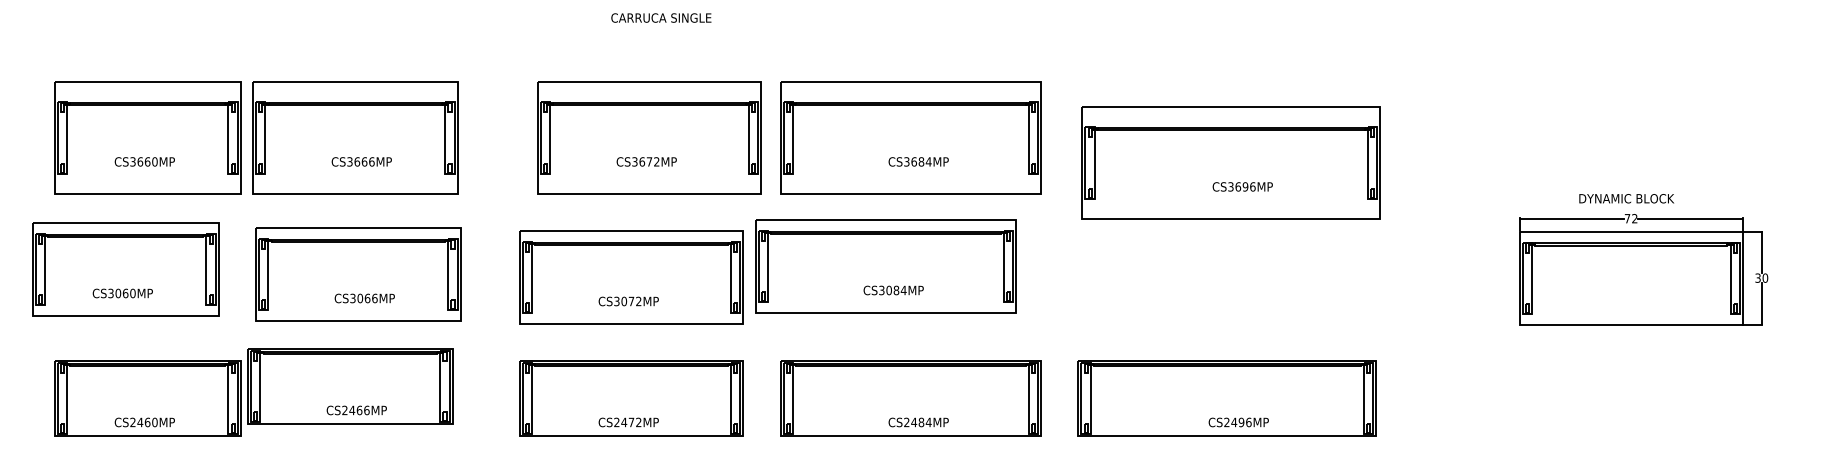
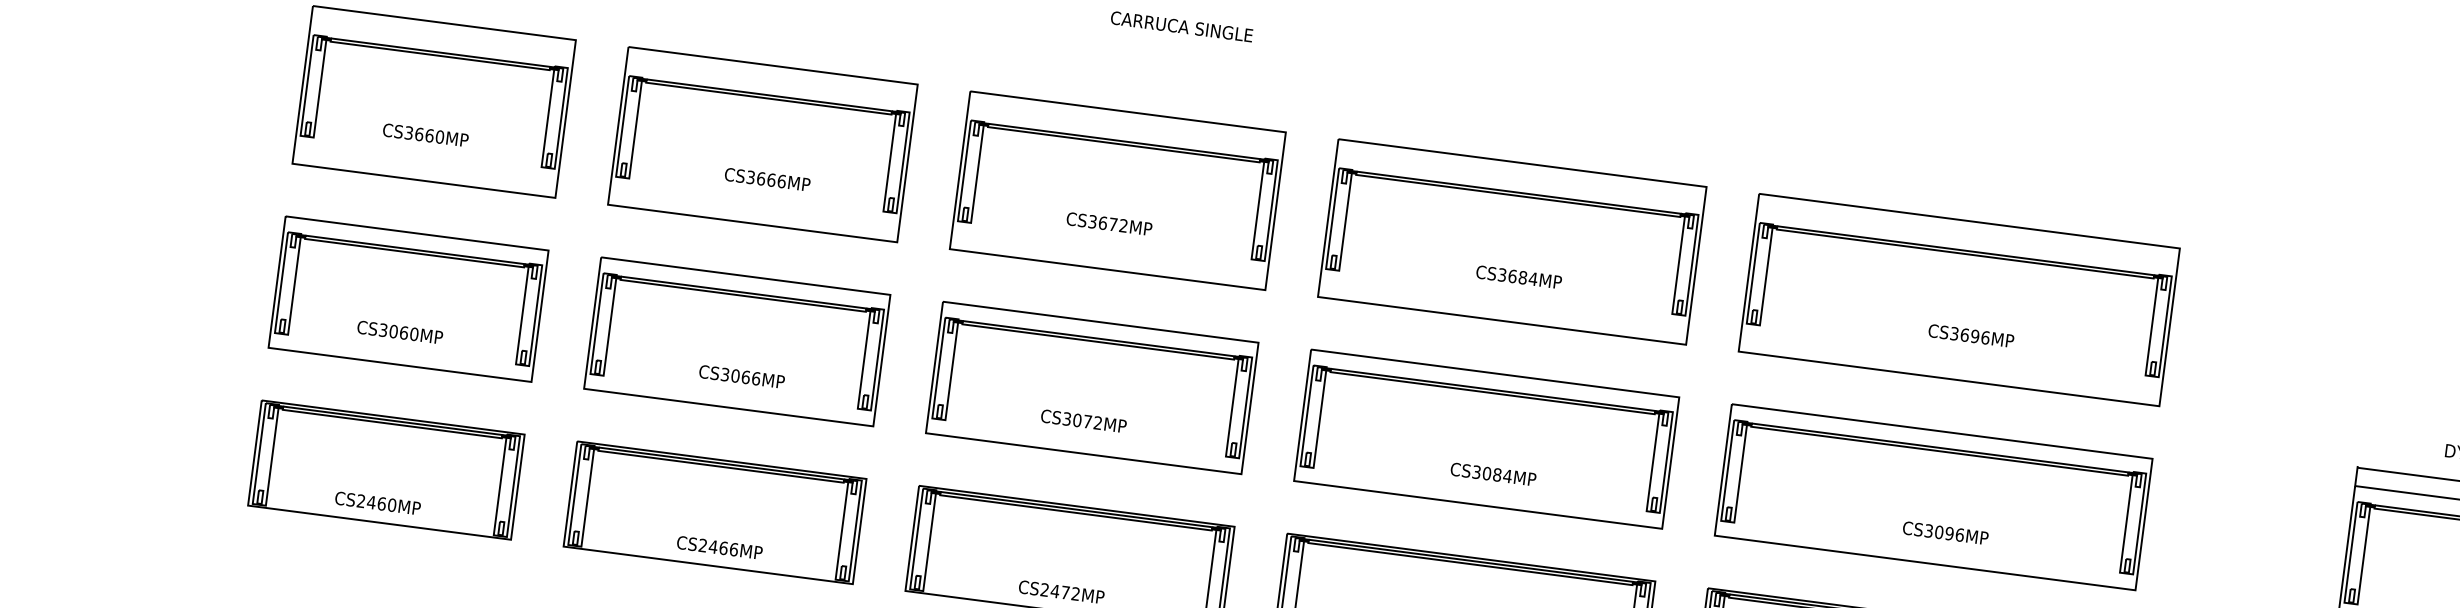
part: (355, 137) -> (763, 144), moved
part: (649, 137) -> (1117, 190), moved
part: (1230, 162) -> (1958, 299), moved
part: (885, 266) -> (1486, 439), moved
part: (125, 269) -> (408, 299), moved
part: (358, 274) -> (737, 341), moved
part: (1226, 277) -> (1932, 497), added
part: (350, 386) -> (715, 512), moved

